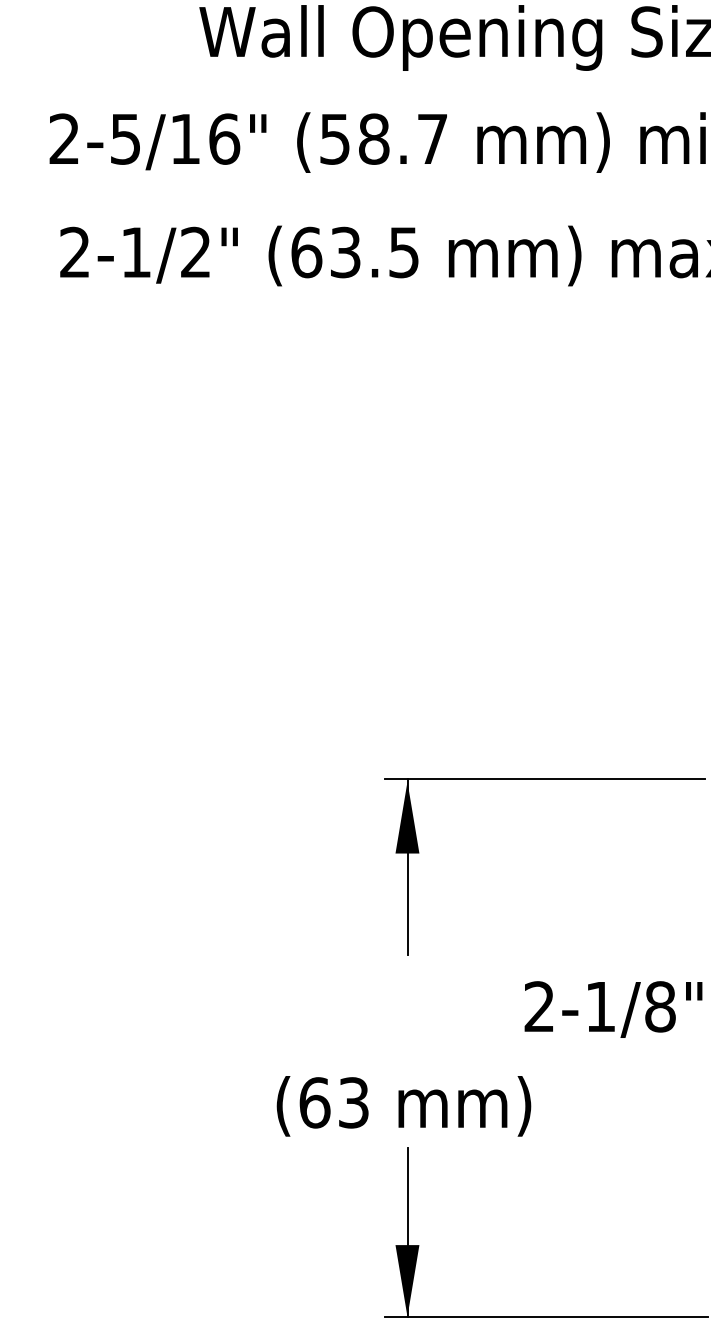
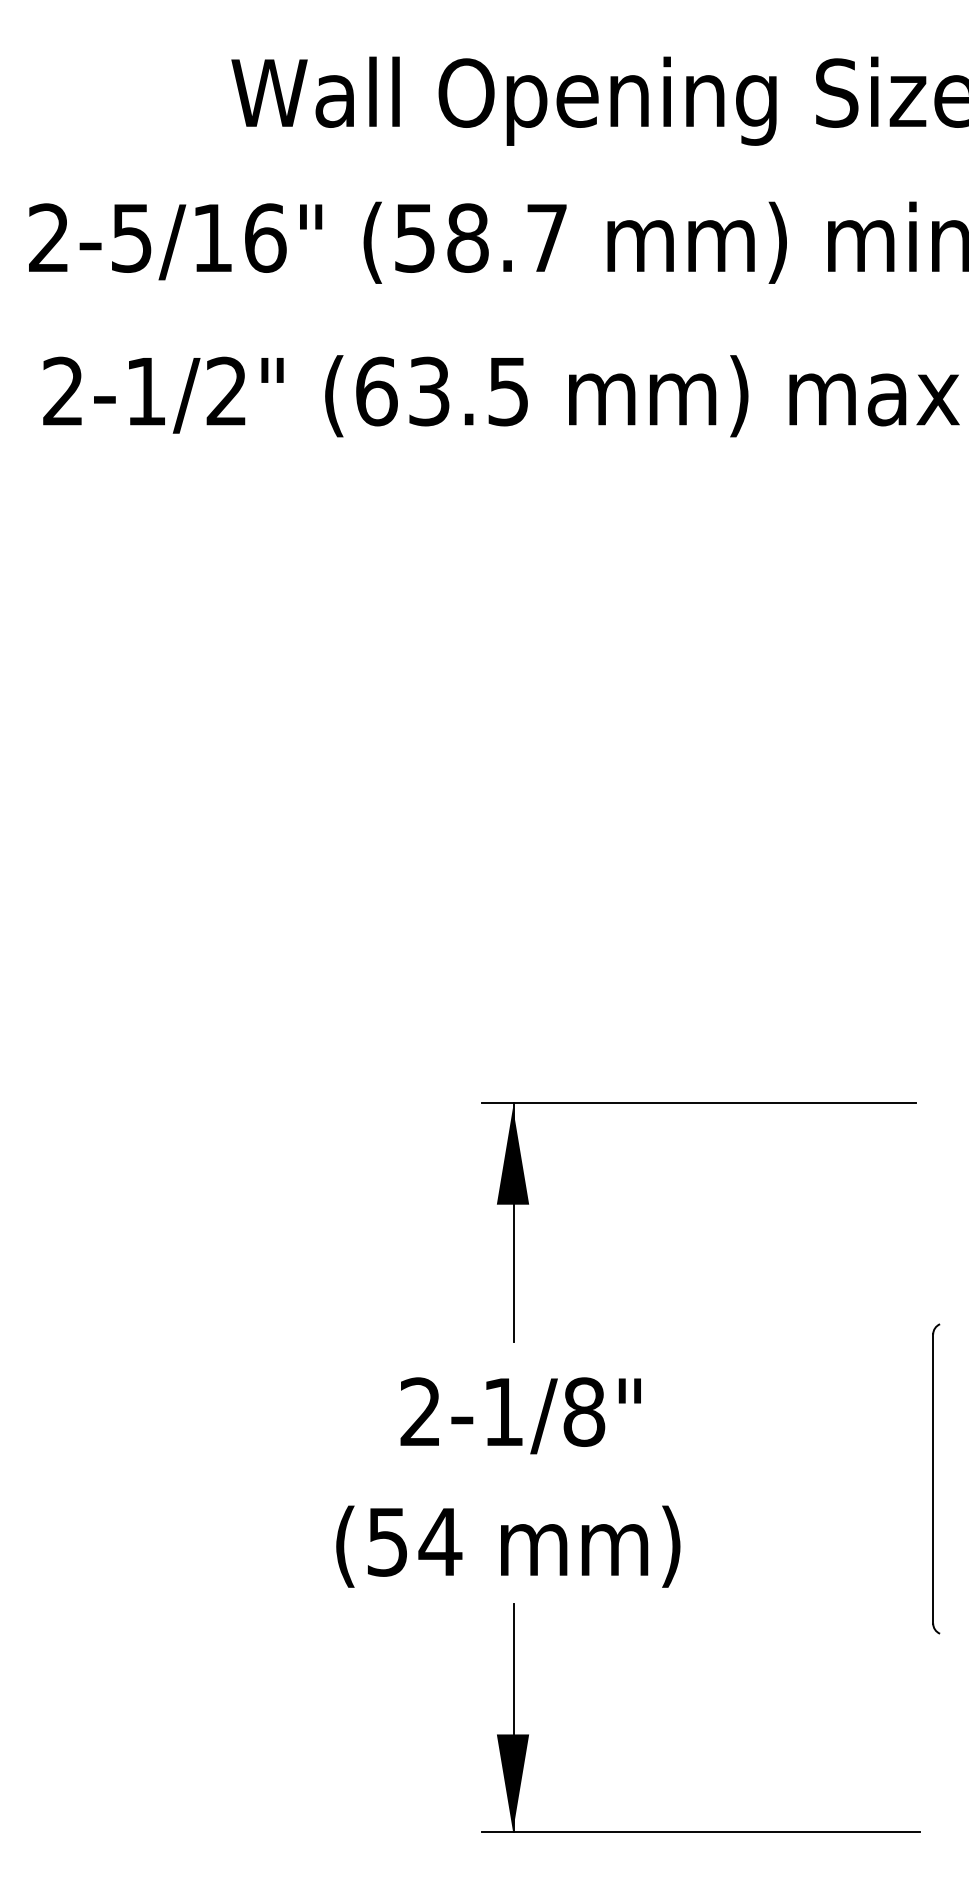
text: (613, 1009) -> (520, 1415), moved
text: (334, 1102) -> (414, 1541), (63 -> (54

